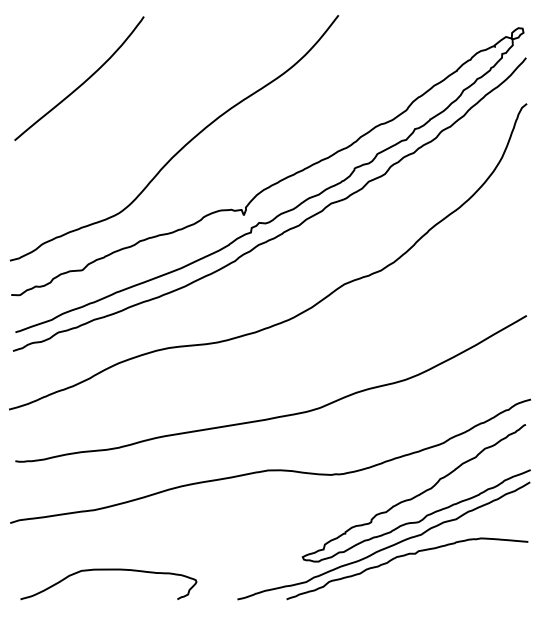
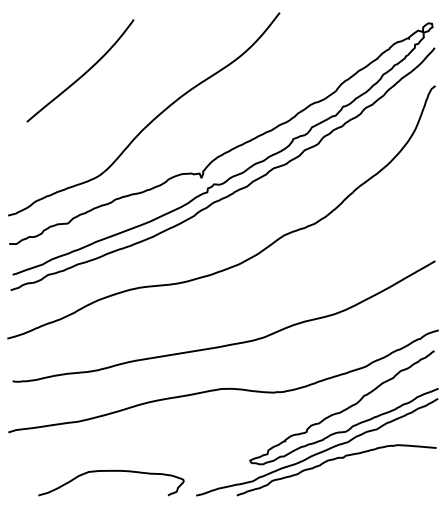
curve: (83, 81) -> (83, 73), moved
curve: (108, 570) -> (111, 471), moved

